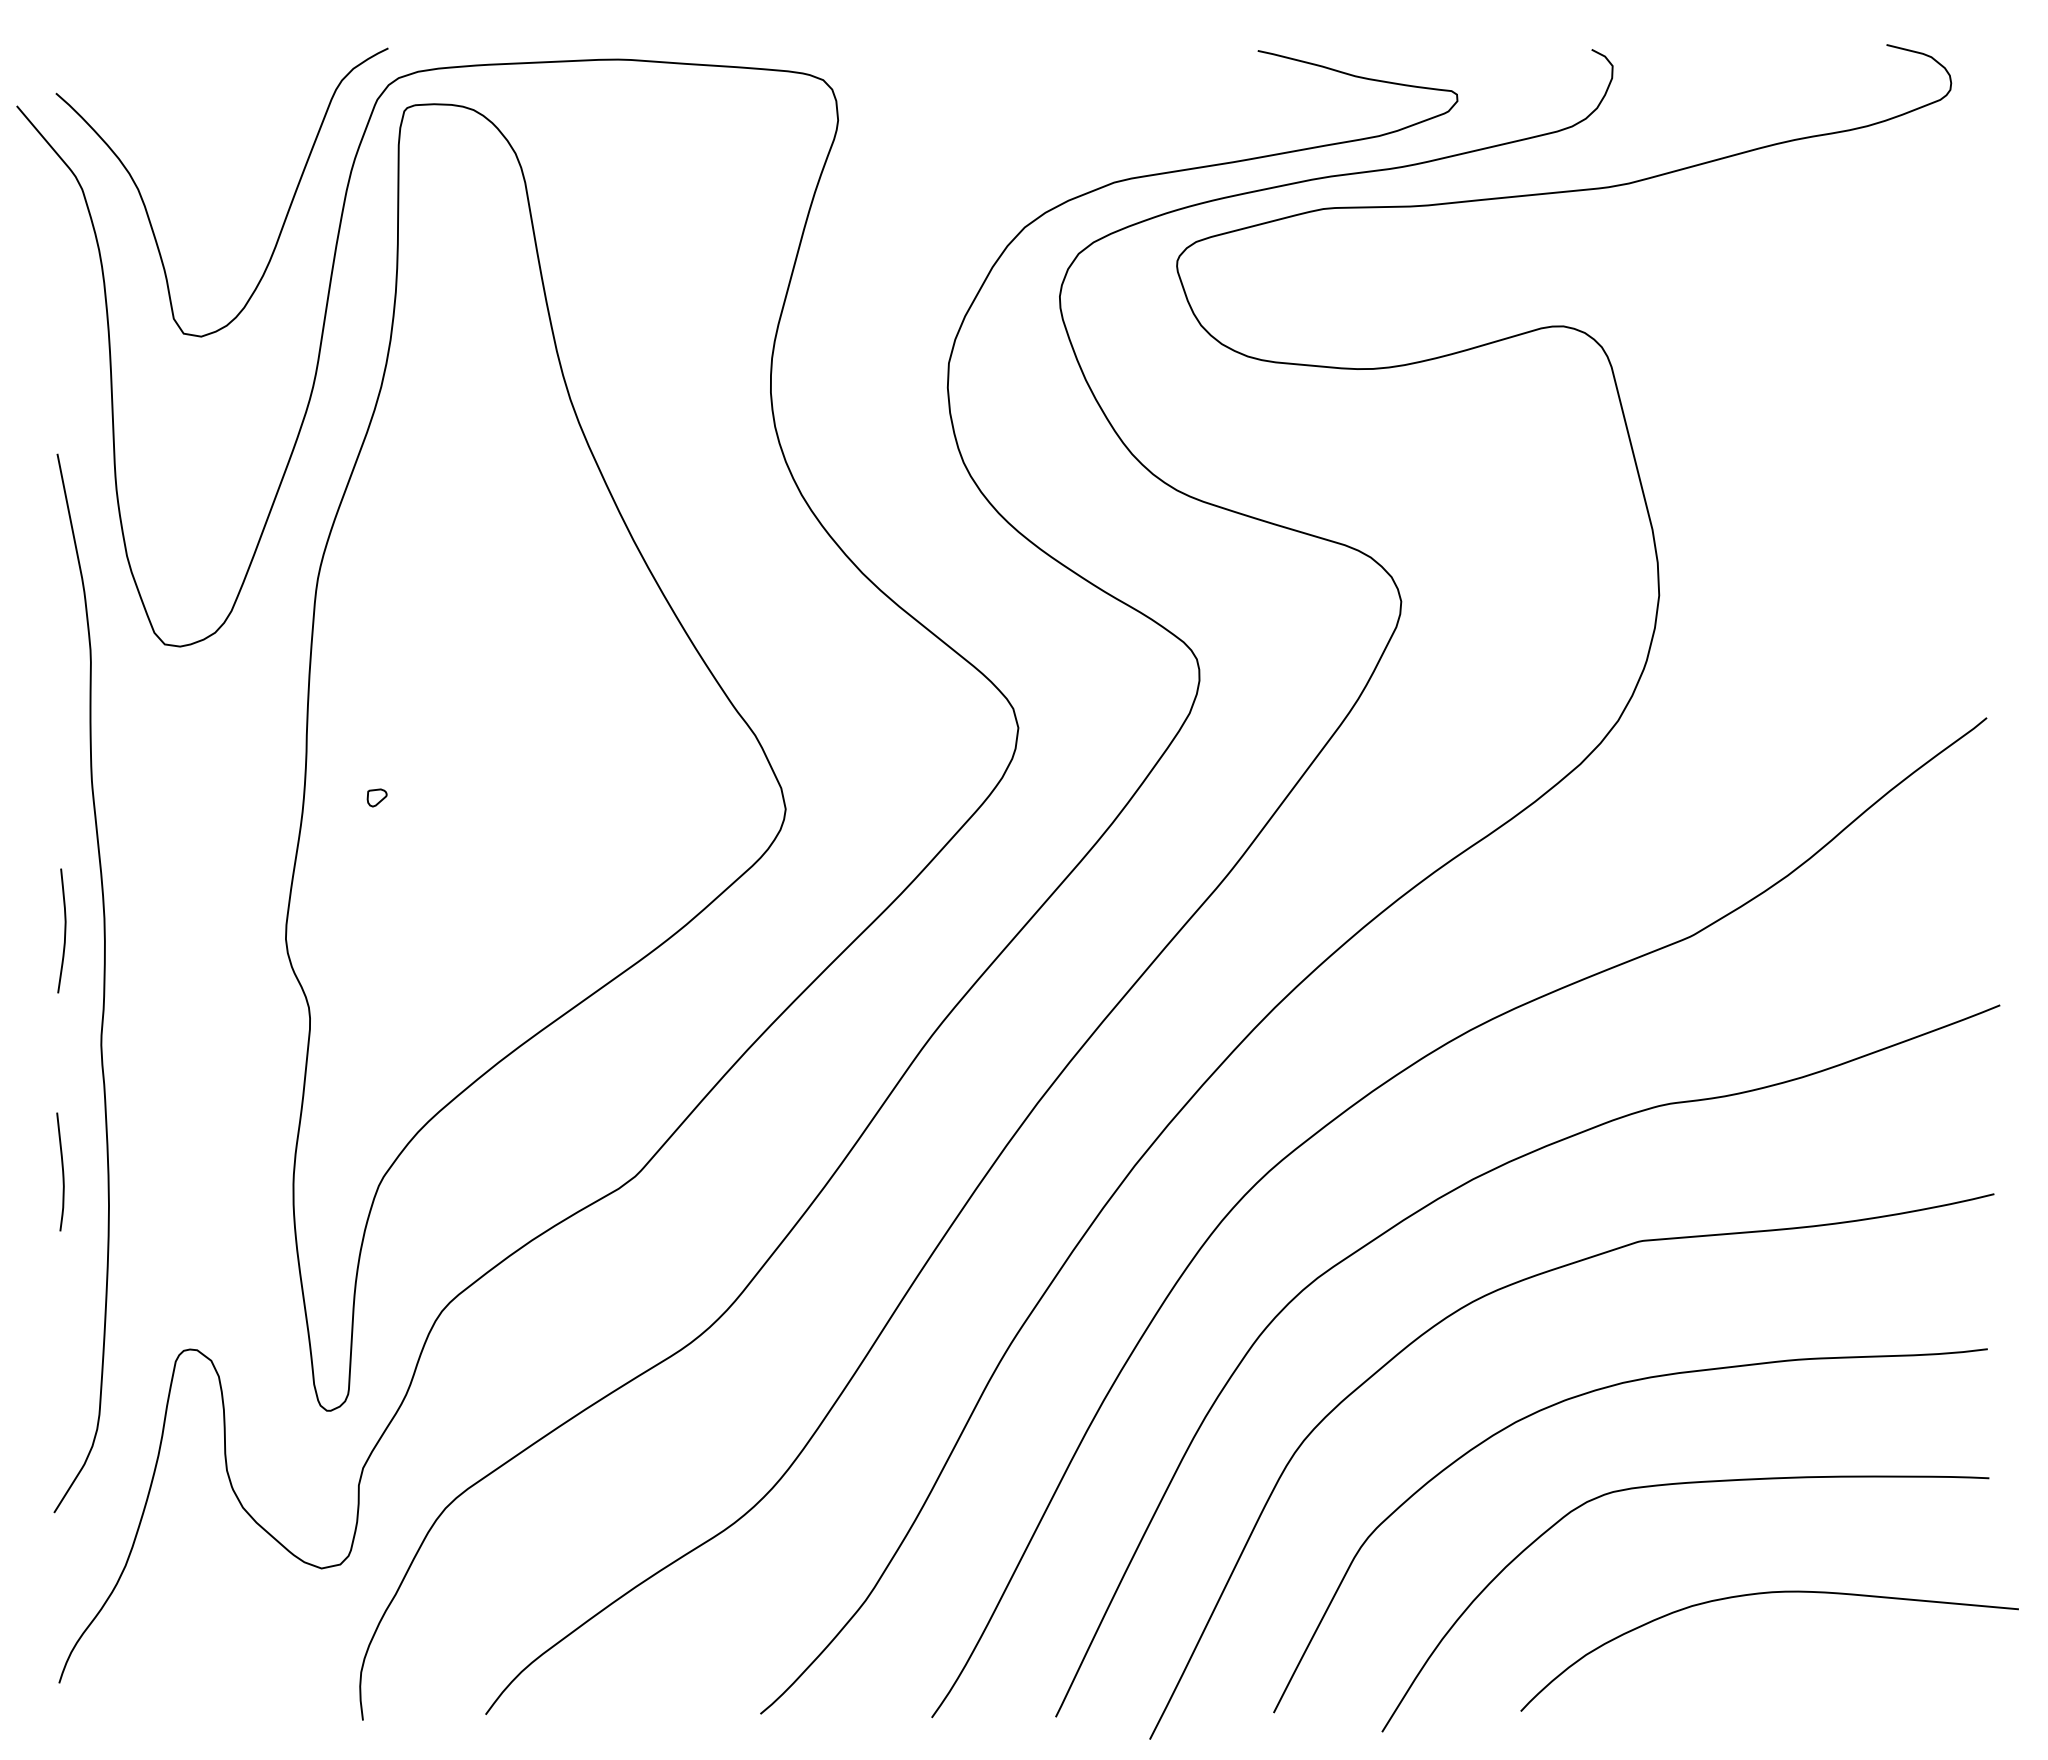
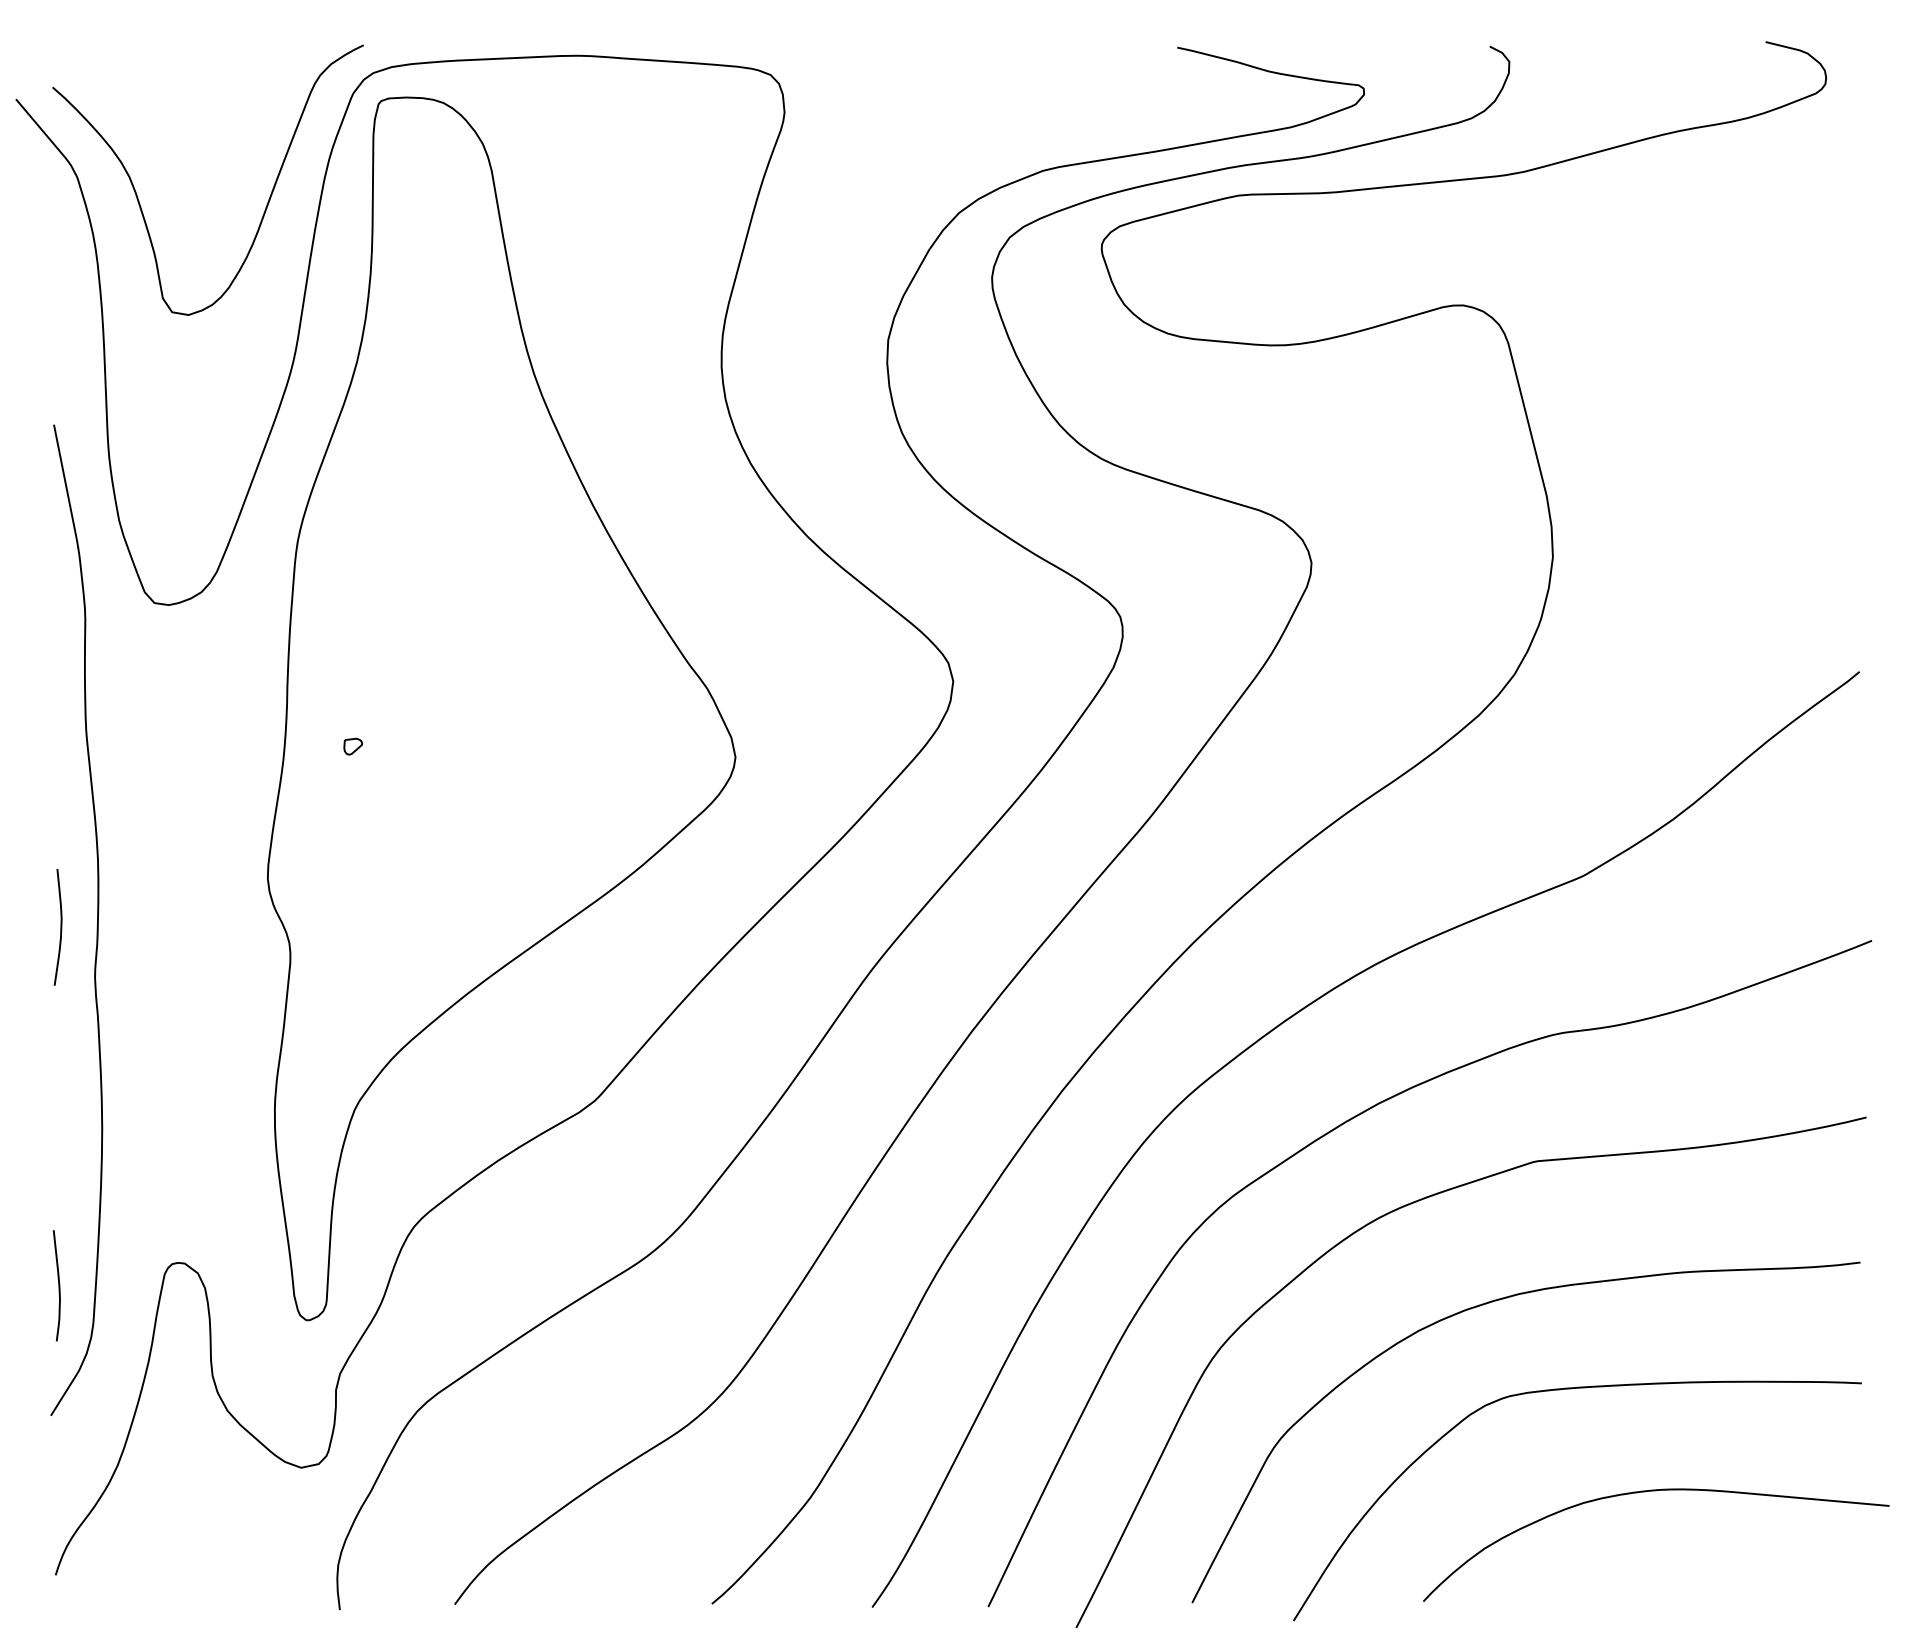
curve: (64, 930) -> (60, 926), moved
curve: (62, 1171) -> (58, 1285), moved

